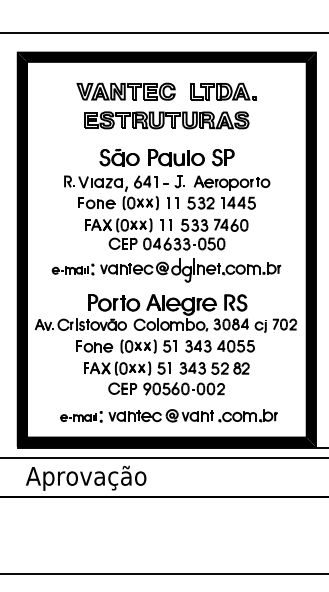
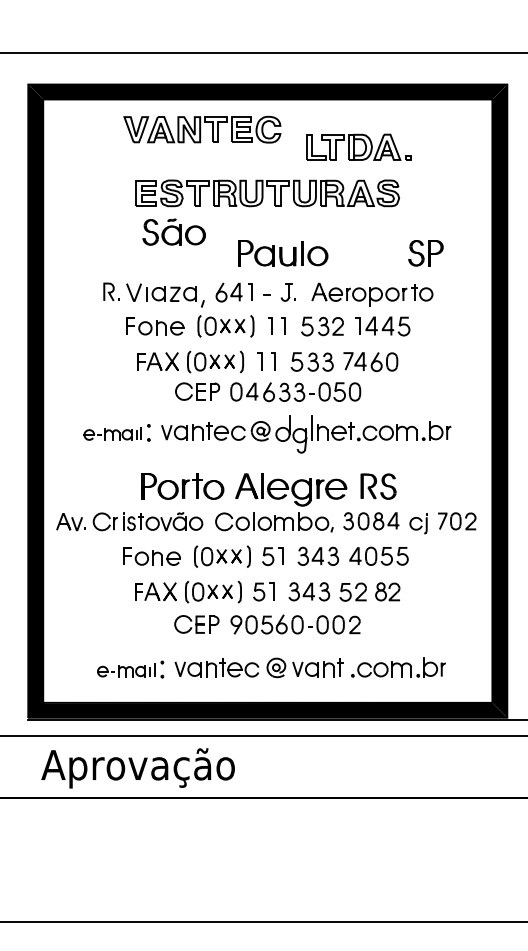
part: (125, 91) -> (201, 129), moved
part: (119, 157) -> (174, 232), moved
part: (223, 157) -> (426, 253), moved

